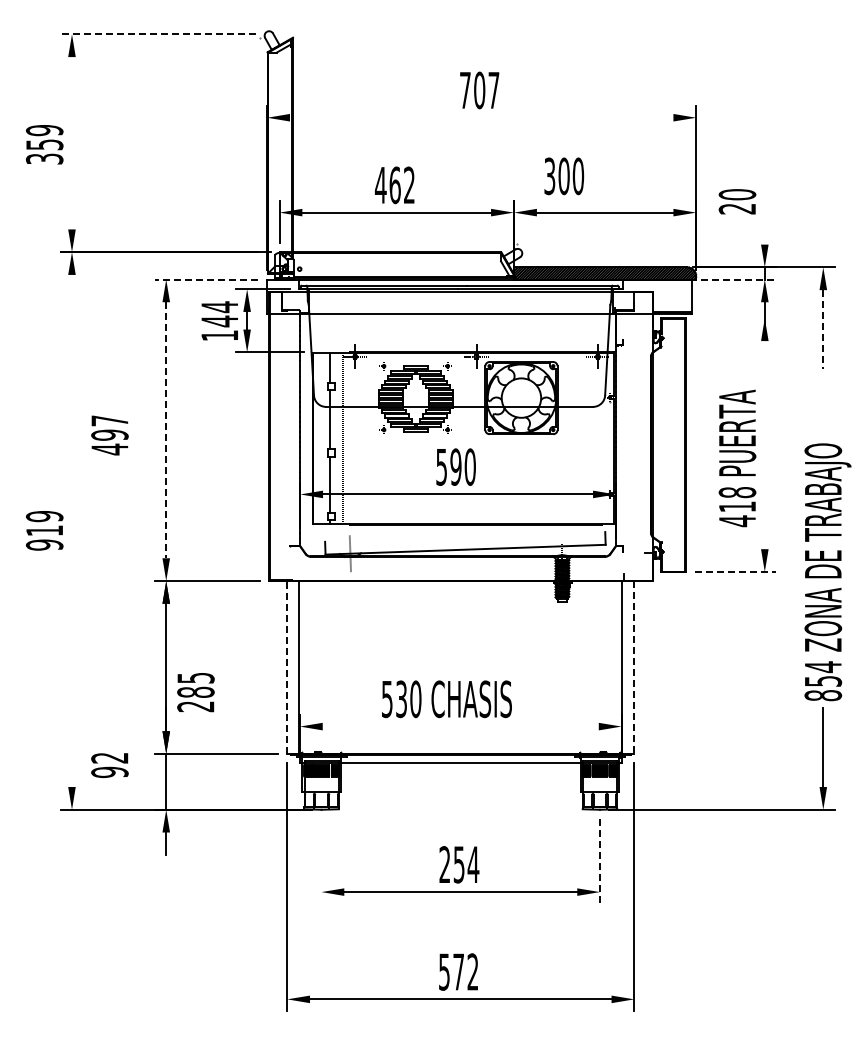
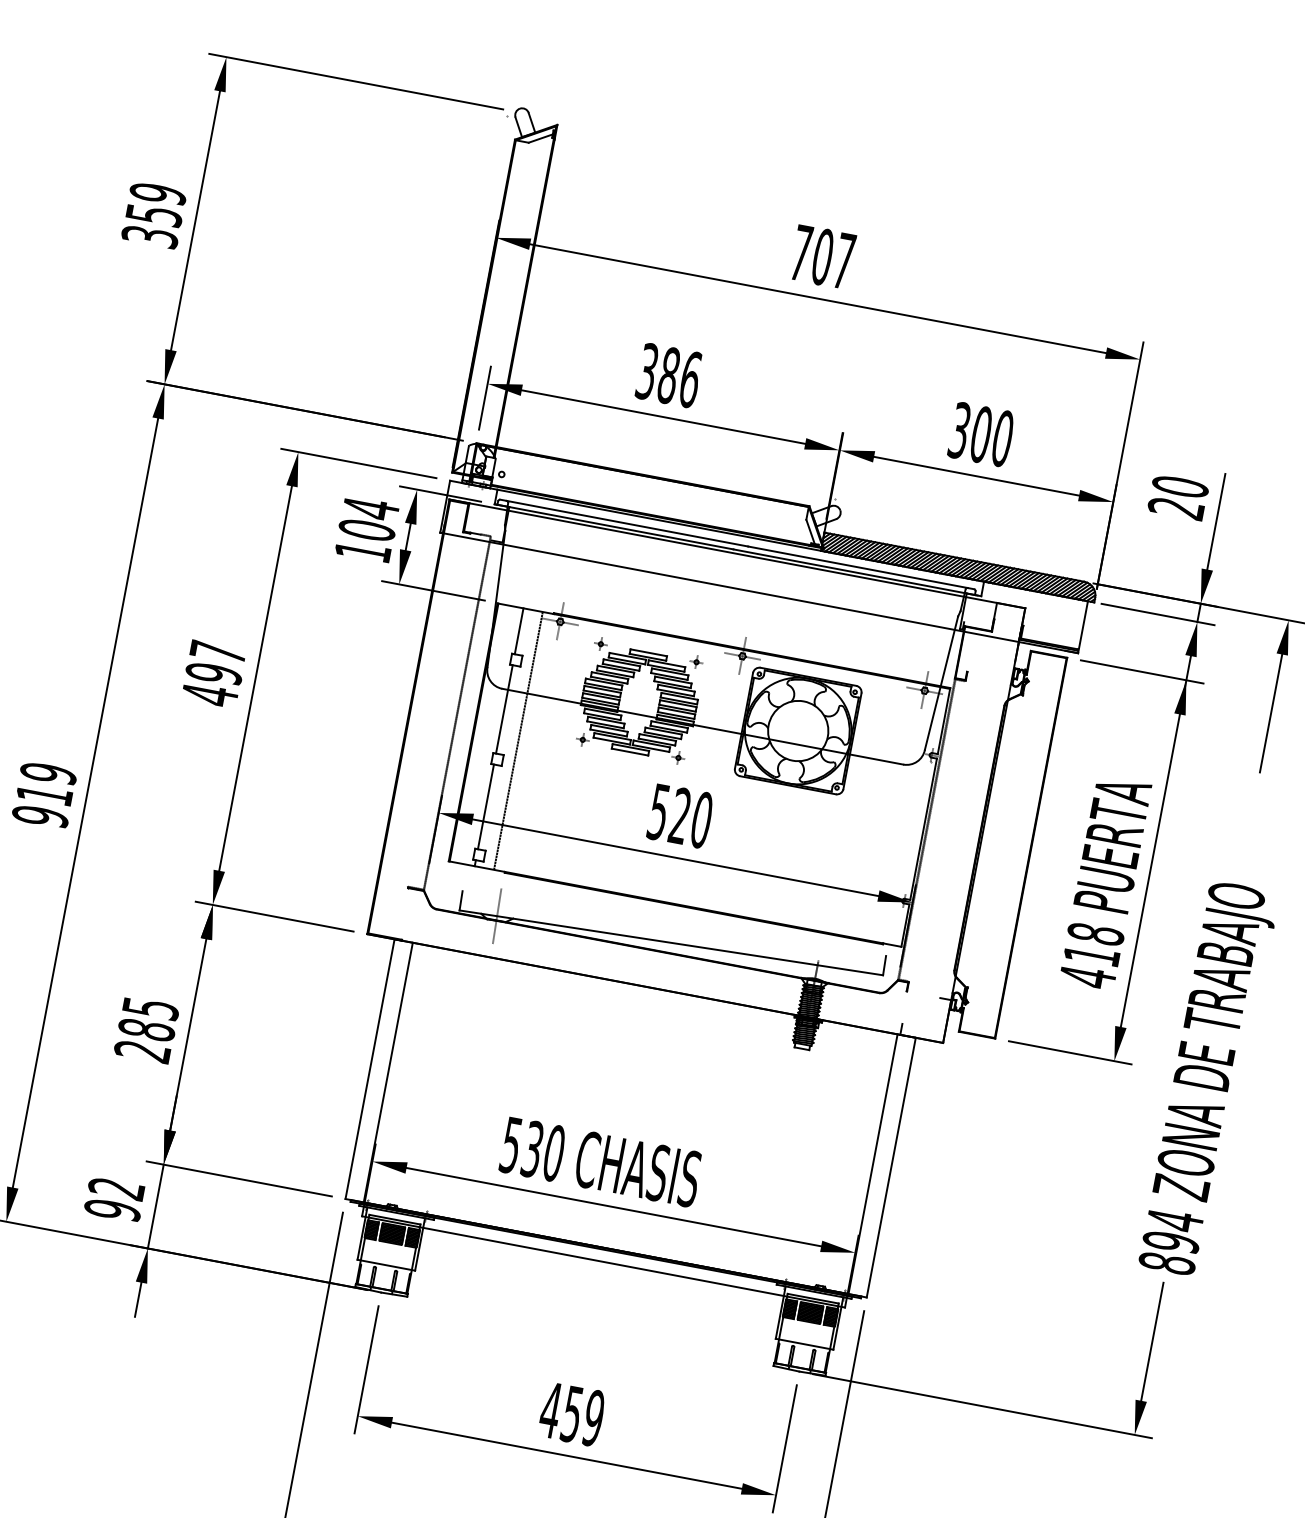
line: (158, 34) -> (356, 81), dashed -> solid
line: (481, 117) -> (817, 298), added
line: (72, 143) -> (196, 221), added
text: (564, 176) -> (981, 434), moved
text: (394, 185) -> (667, 375), 462 -> 386
line: (764, 212) -> (1215, 521), added
line: (206, 279) -> (358, 463), dashed -> solid
line: (738, 279) -> (1157, 614), dashed -> solid
line: (735, 318) -> (1142, 672), added
text: (219, 321) -> (366, 530), 144 -> 104
line: (823, 329) -> (1271, 713), dashed -> solid
line: (166, 430) -> (255, 678), dashed -> solid
text: (109, 435) -> (213, 674), moved
line: (764, 445) -> (1149, 871), added
text: (455, 466) -> (679, 815), 590 -> 520
line: (72, 530) -> (86, 802), added
line: (735, 571) -> (1070, 1052), dashed -> solid
line: (287, 666) -> (370, 1067), dashed -> solid
line: (634, 667) -> (891, 1167), dashed -> solid
text: (822, 680) -> (1170, 1240), 854 -> 894
text: (195, 692) -> (146, 1029), moved
line: (460, 726) -> (613, 1206), added
text: (109, 765) -> (113, 1199), moved
line: (321, 860) -> (366, 1368), added
line: (600, 861) -> (785, 1449), dashed -> solid
text: (459, 864) -> (572, 1413), 254 -> 459

